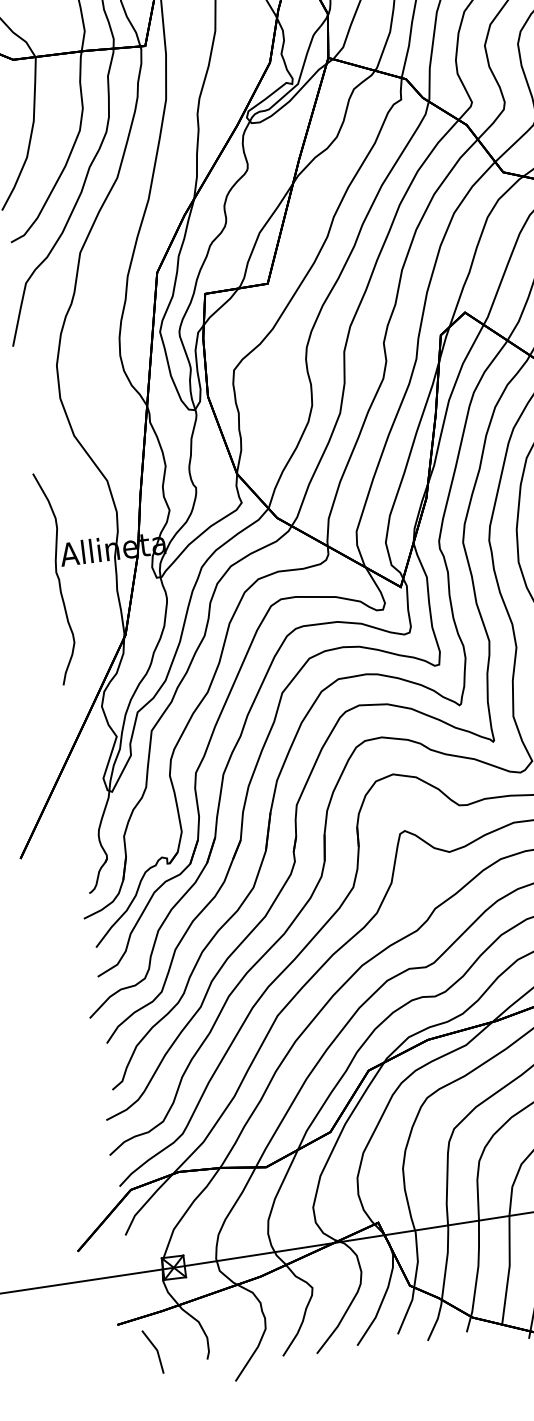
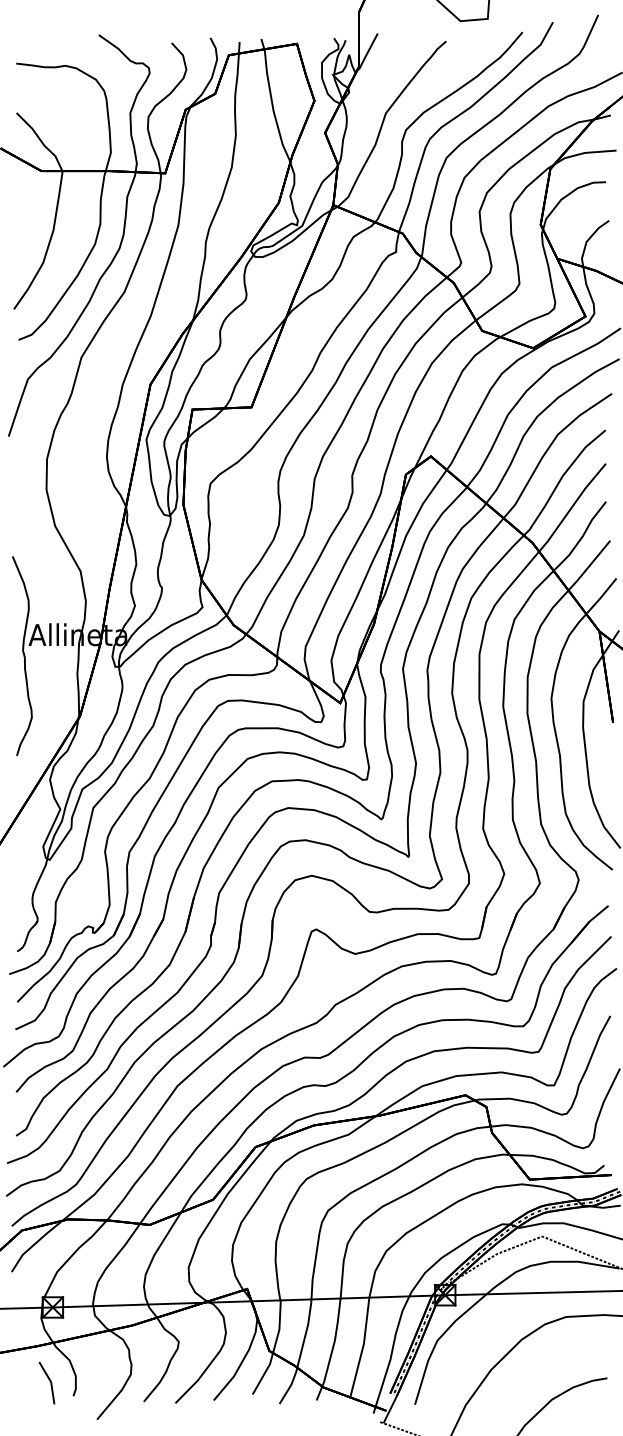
line: (155, 1349) -> (49, 1381), moved

